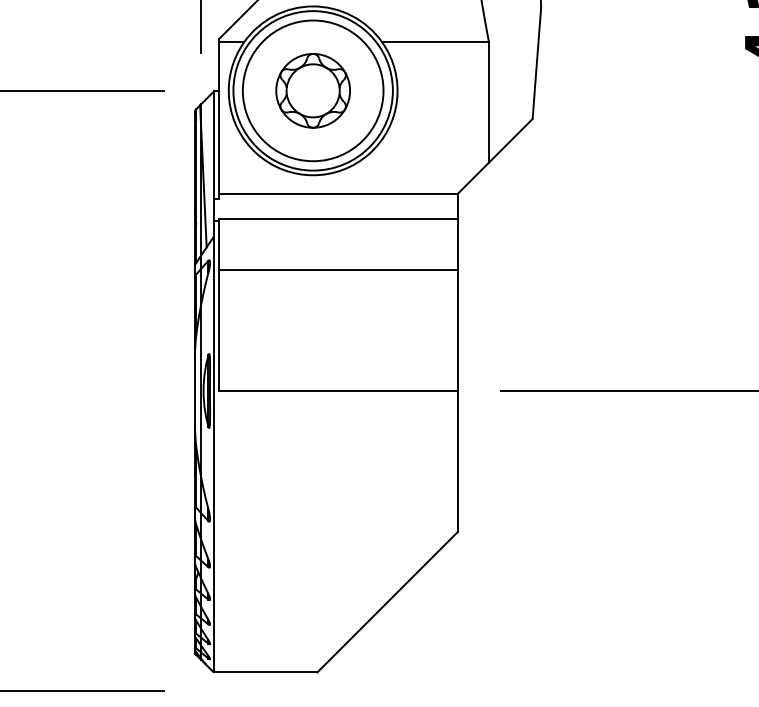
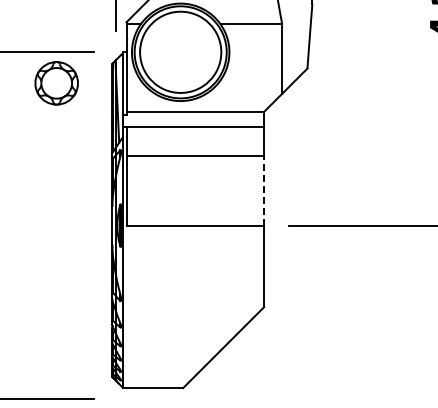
part: (312, 91) -> (56, 83), moved
line: (458, 330) -> (264, 190), solid -> dashed

